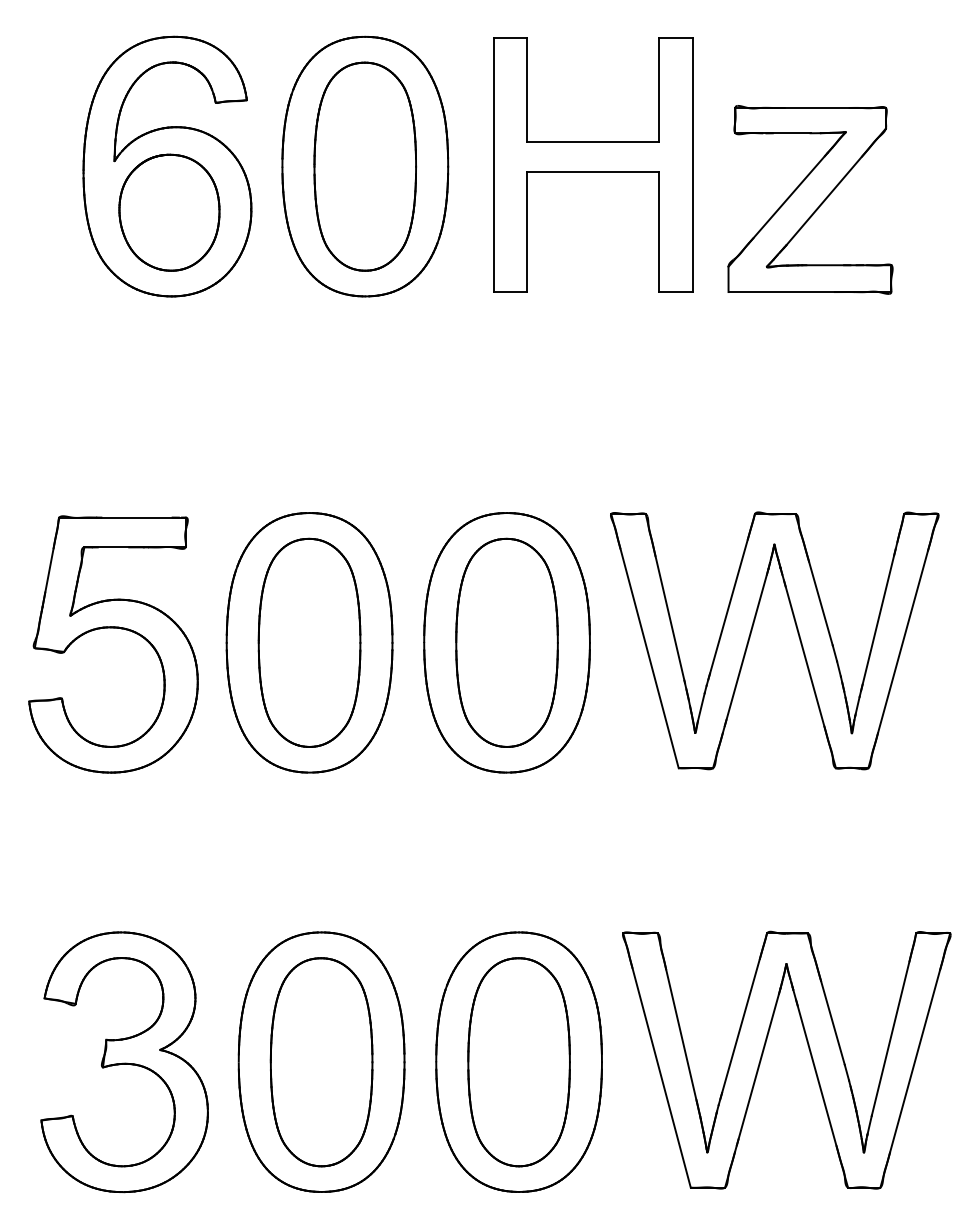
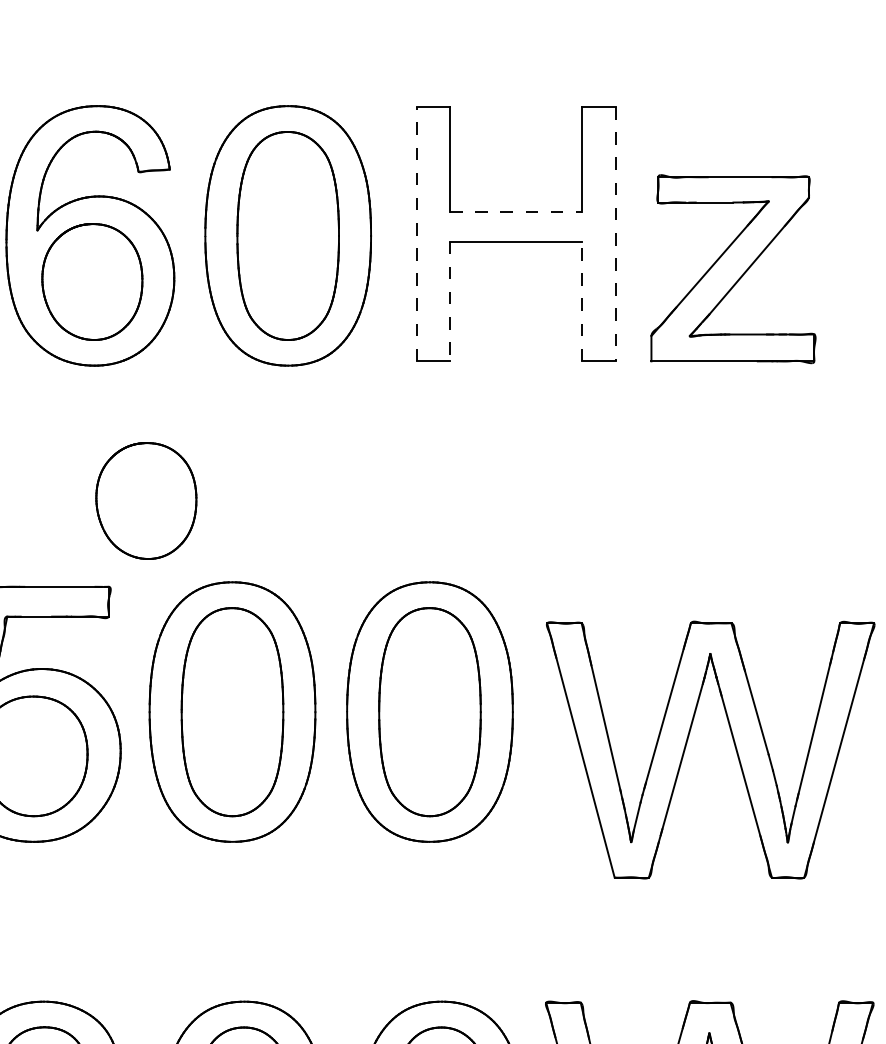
line: (593, 142) -> (516, 211), solid -> dashed
line: (493, 164) -> (416, 233), solid -> dashed
line: (692, 165) -> (615, 234), solid -> dashed
line: (527, 232) -> (450, 301), solid -> dashed
line: (659, 232) -> (582, 301), solid -> dashed
part: (223, 431) -> (146, 500), added
part: (751, 634) -> (687, 743), moved

